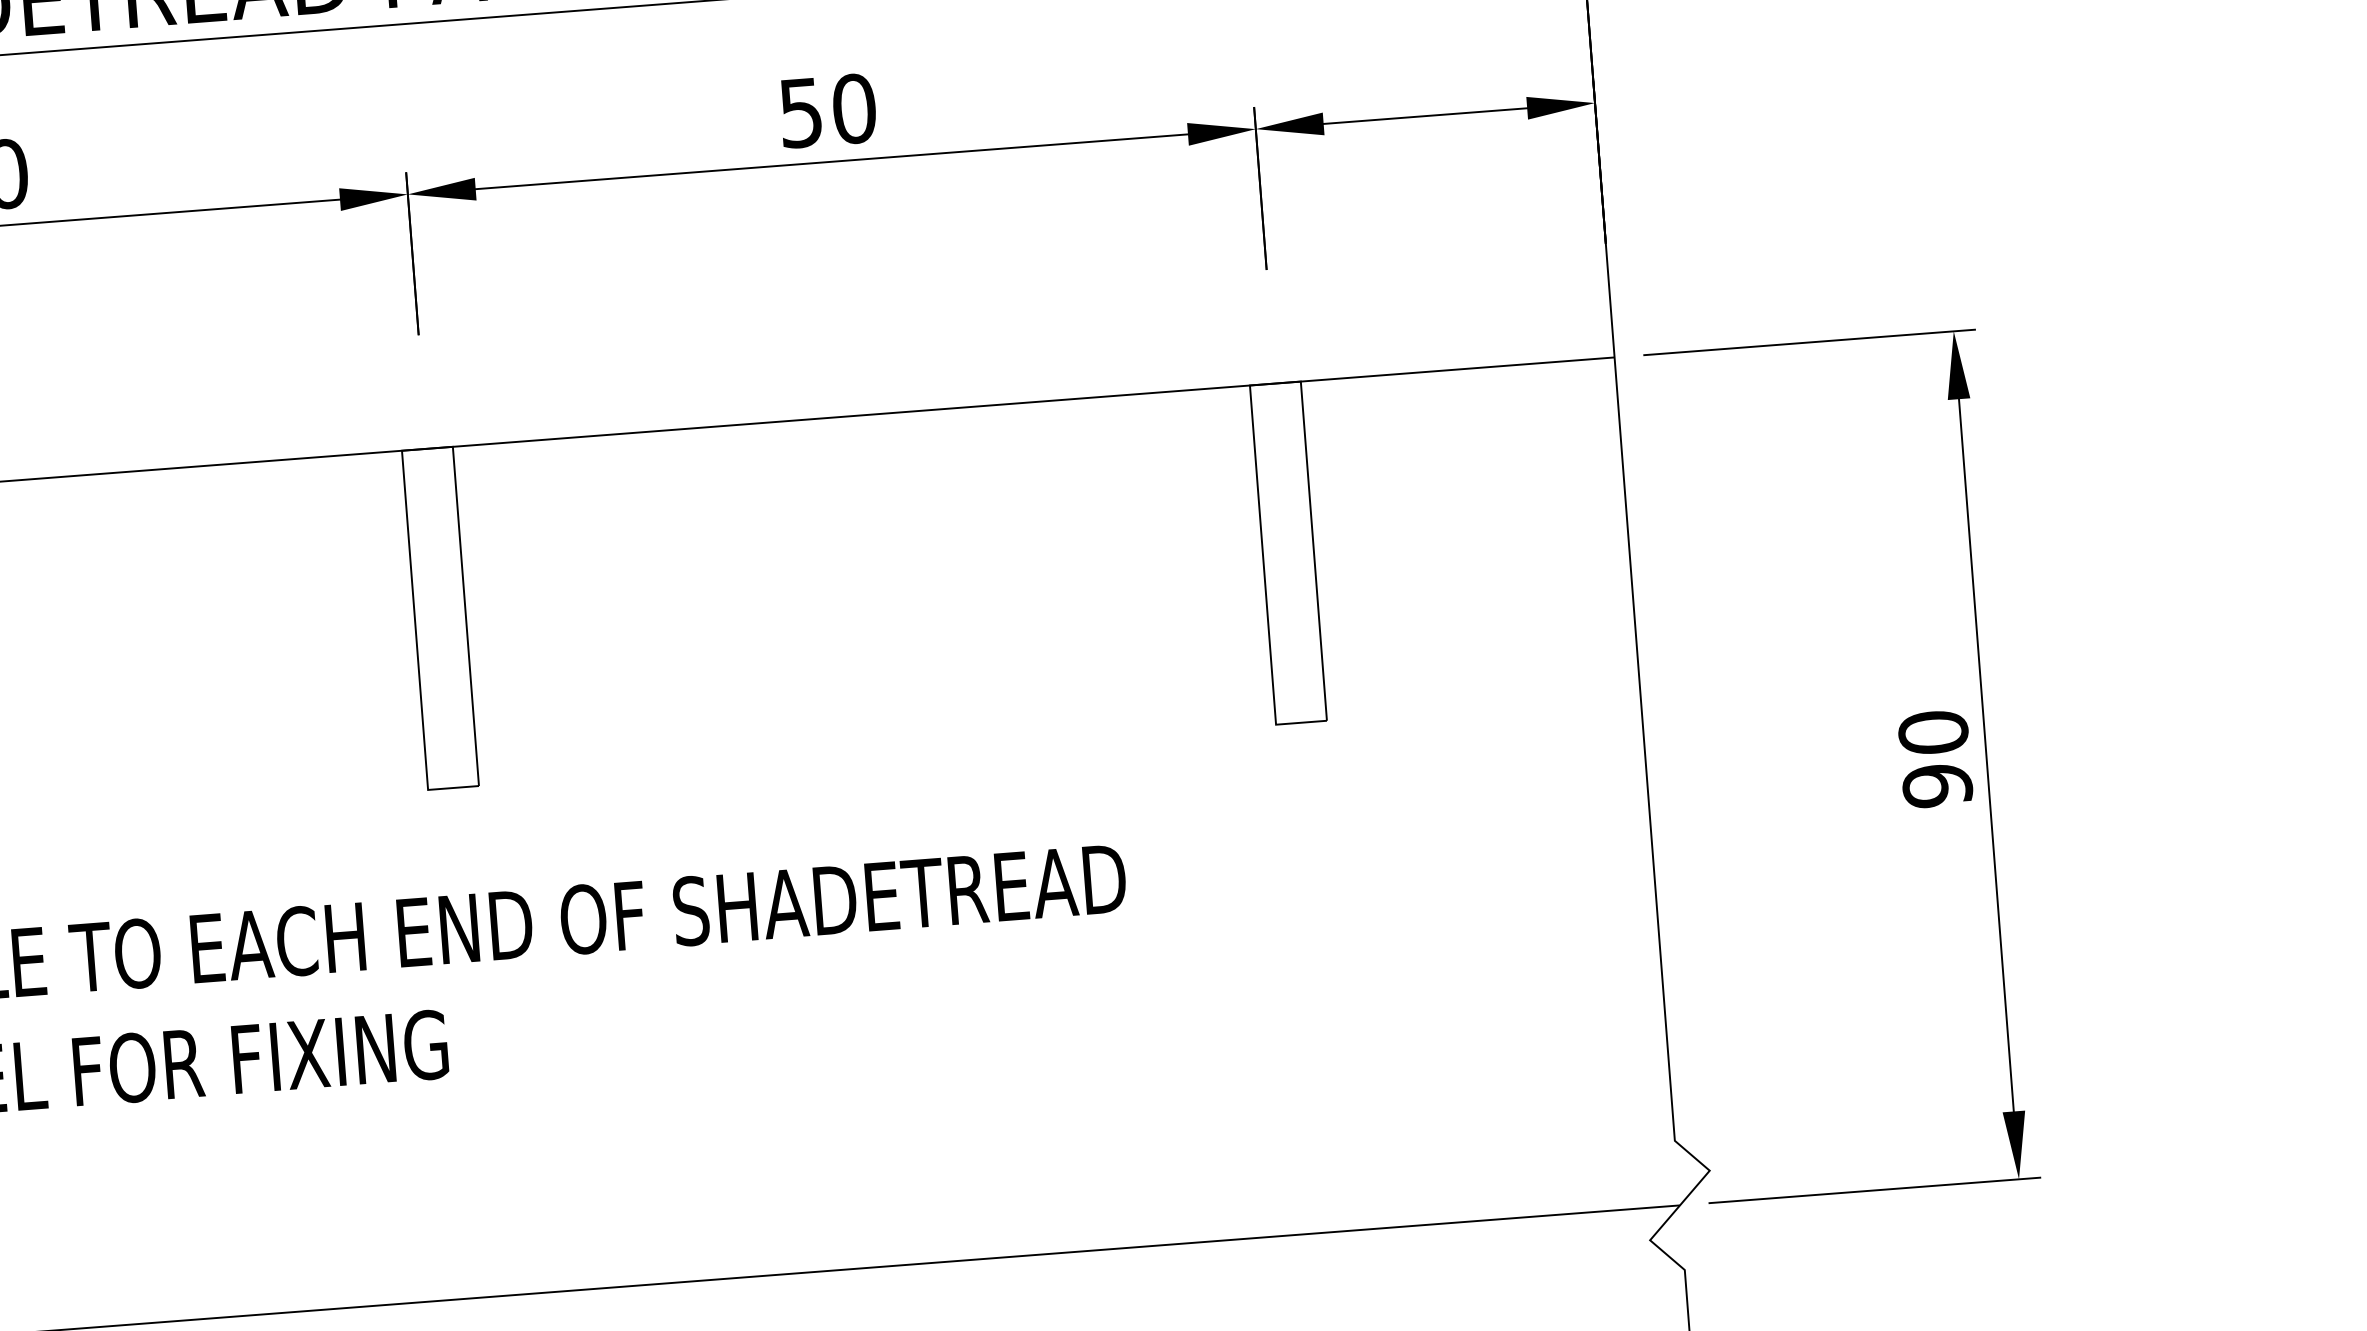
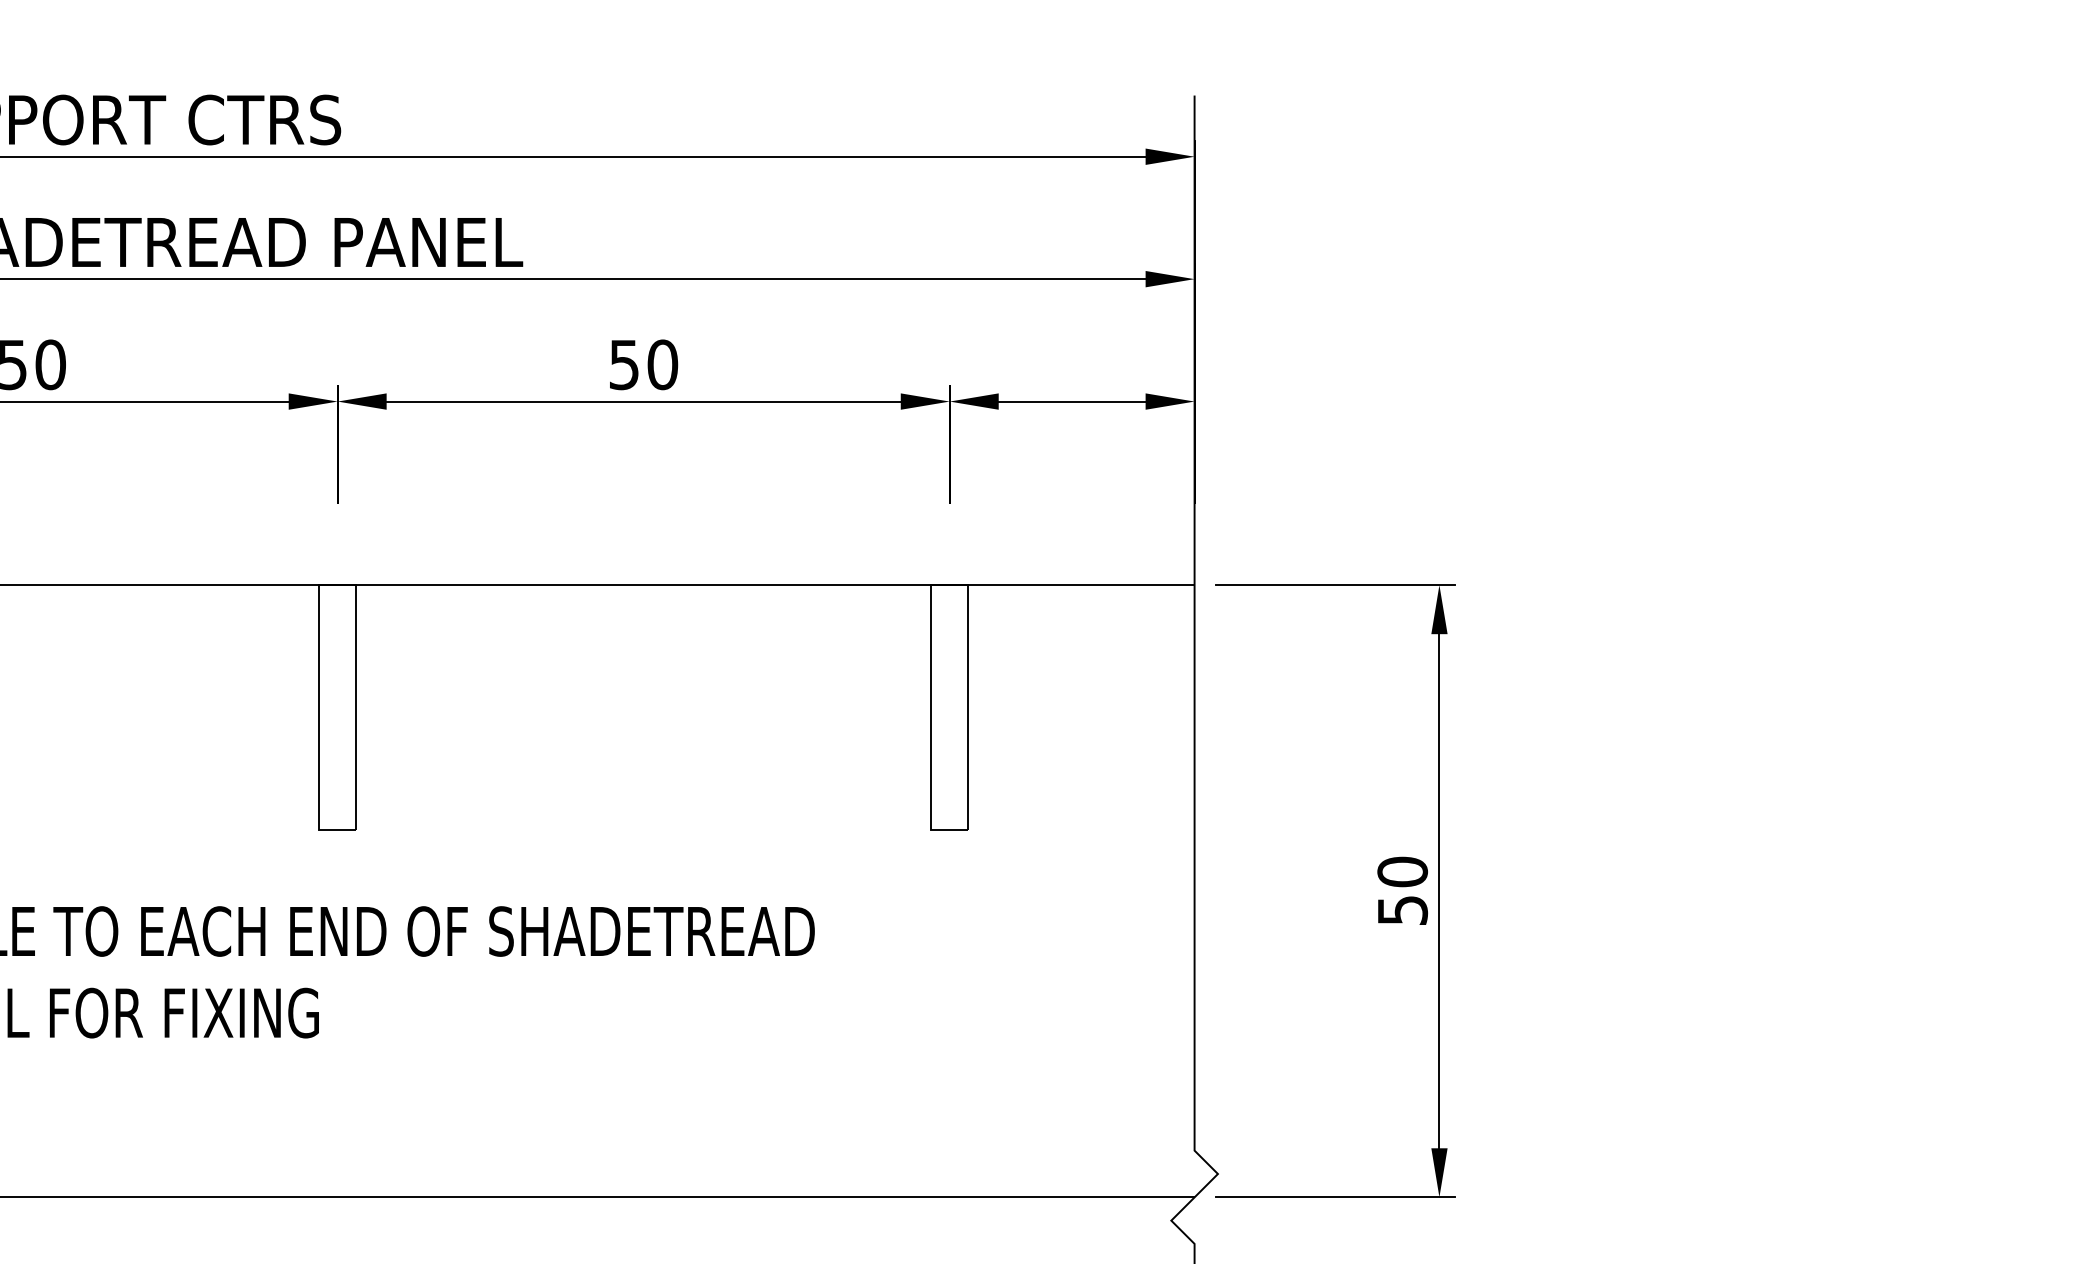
text: (1937, 785) -> (1402, 910), 90 -> 50

